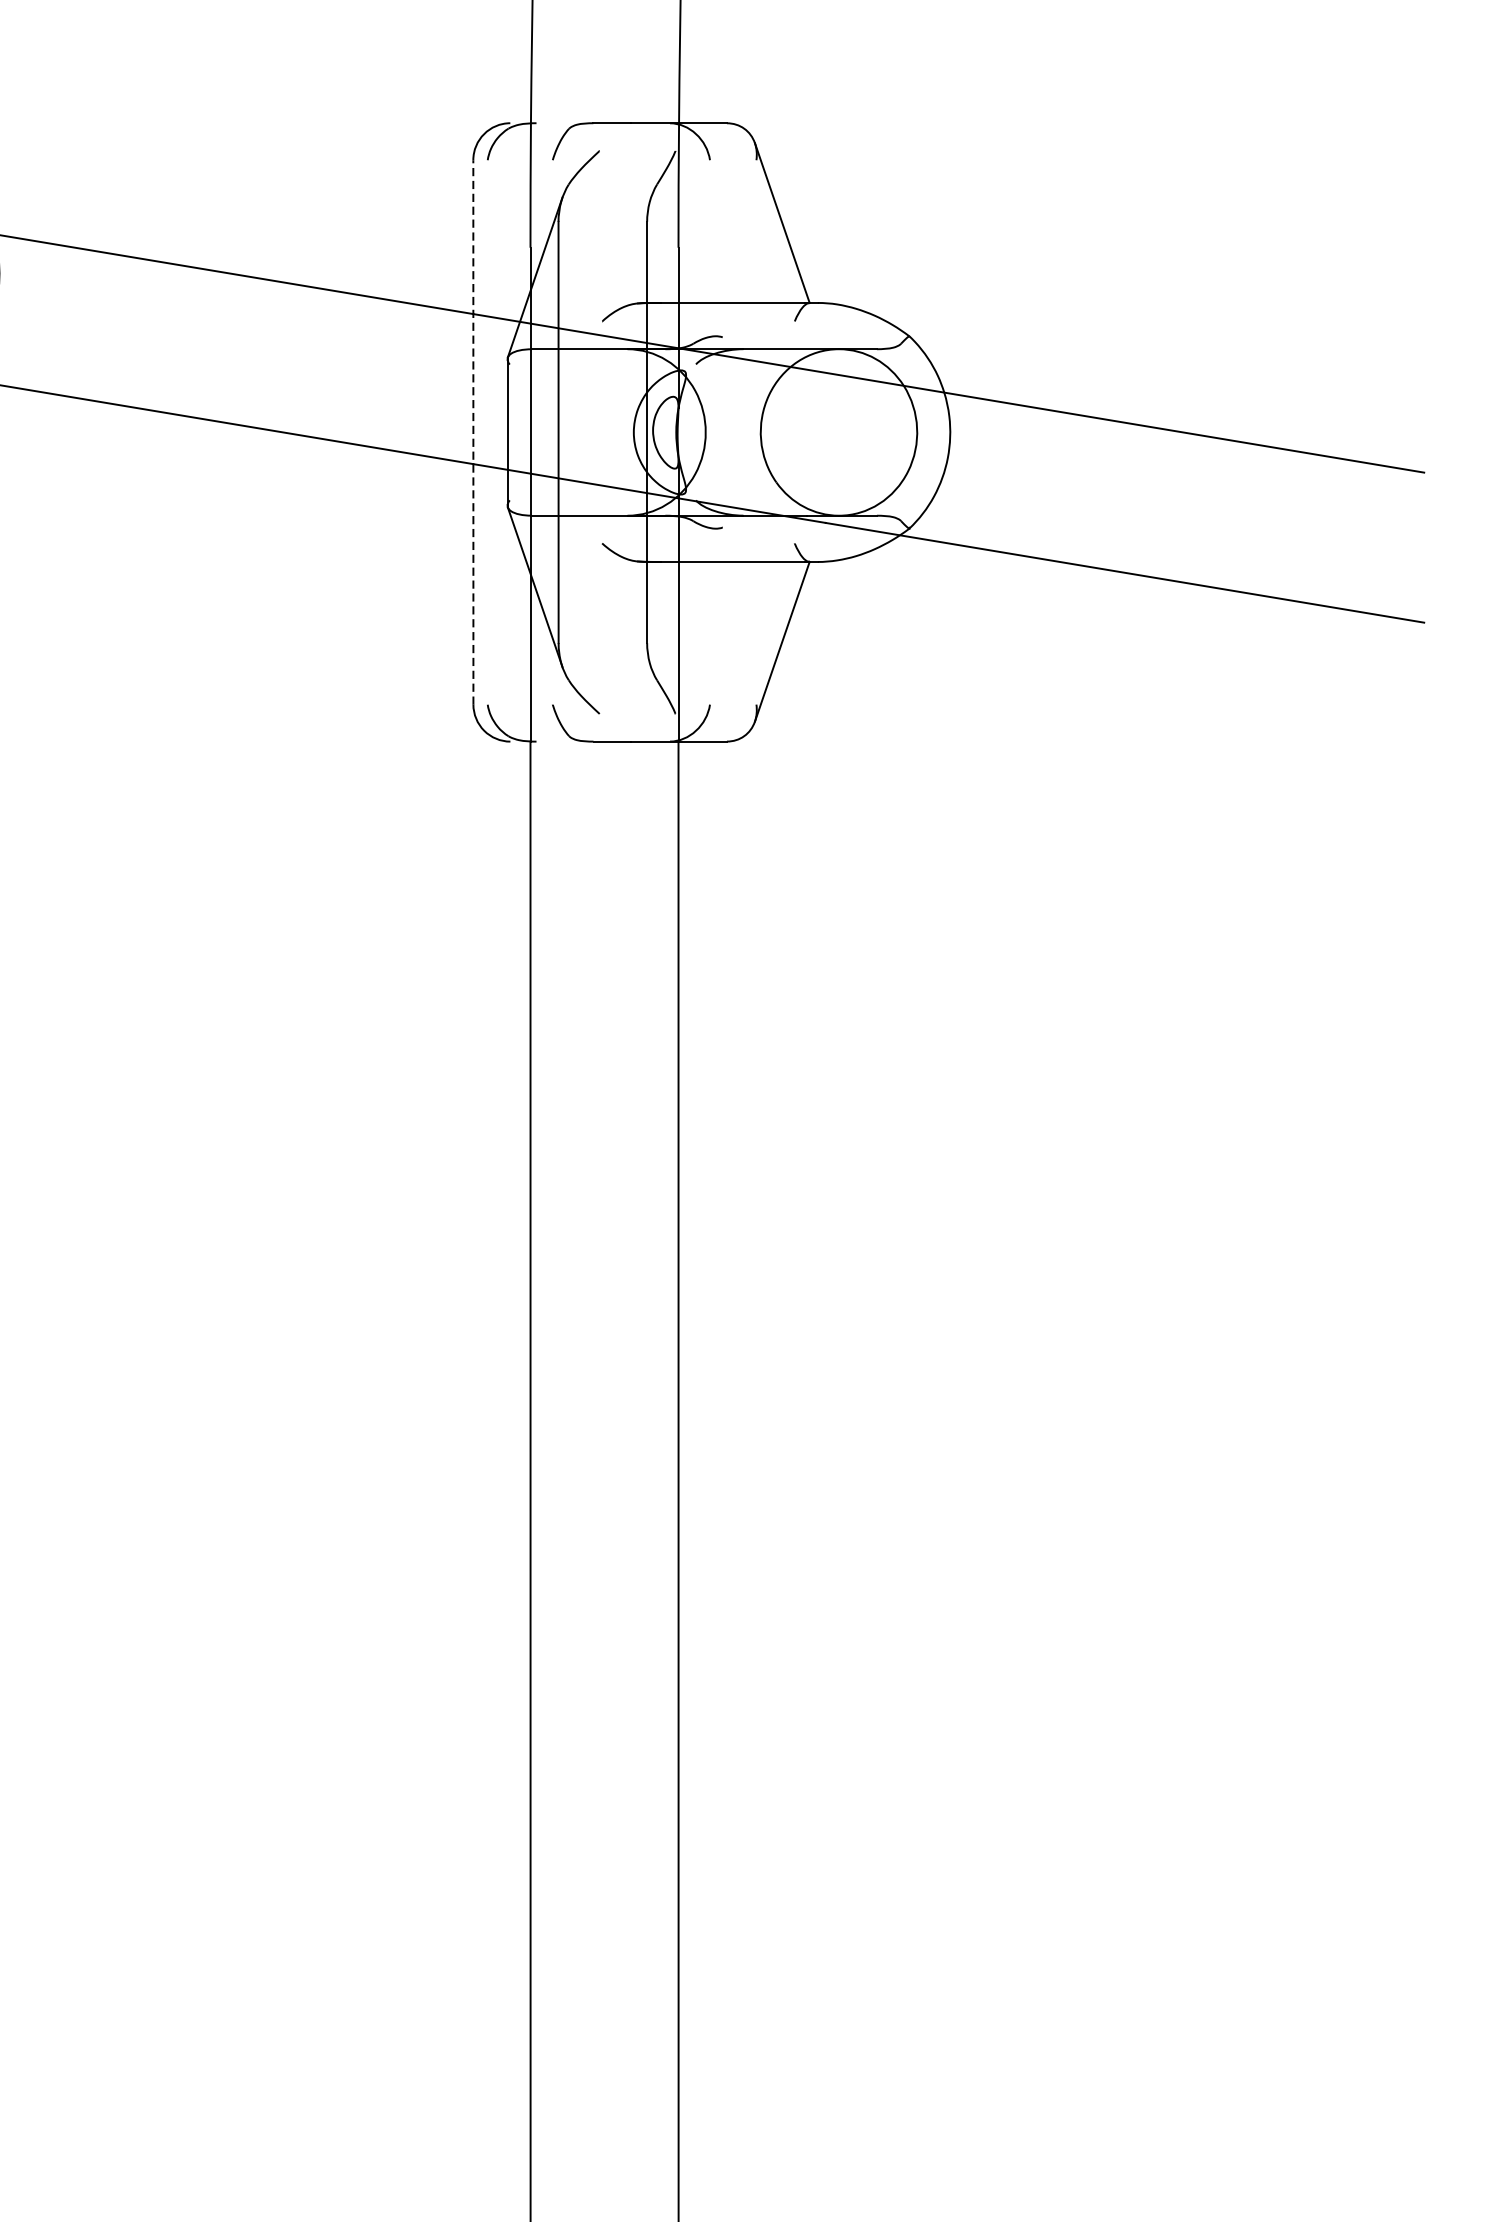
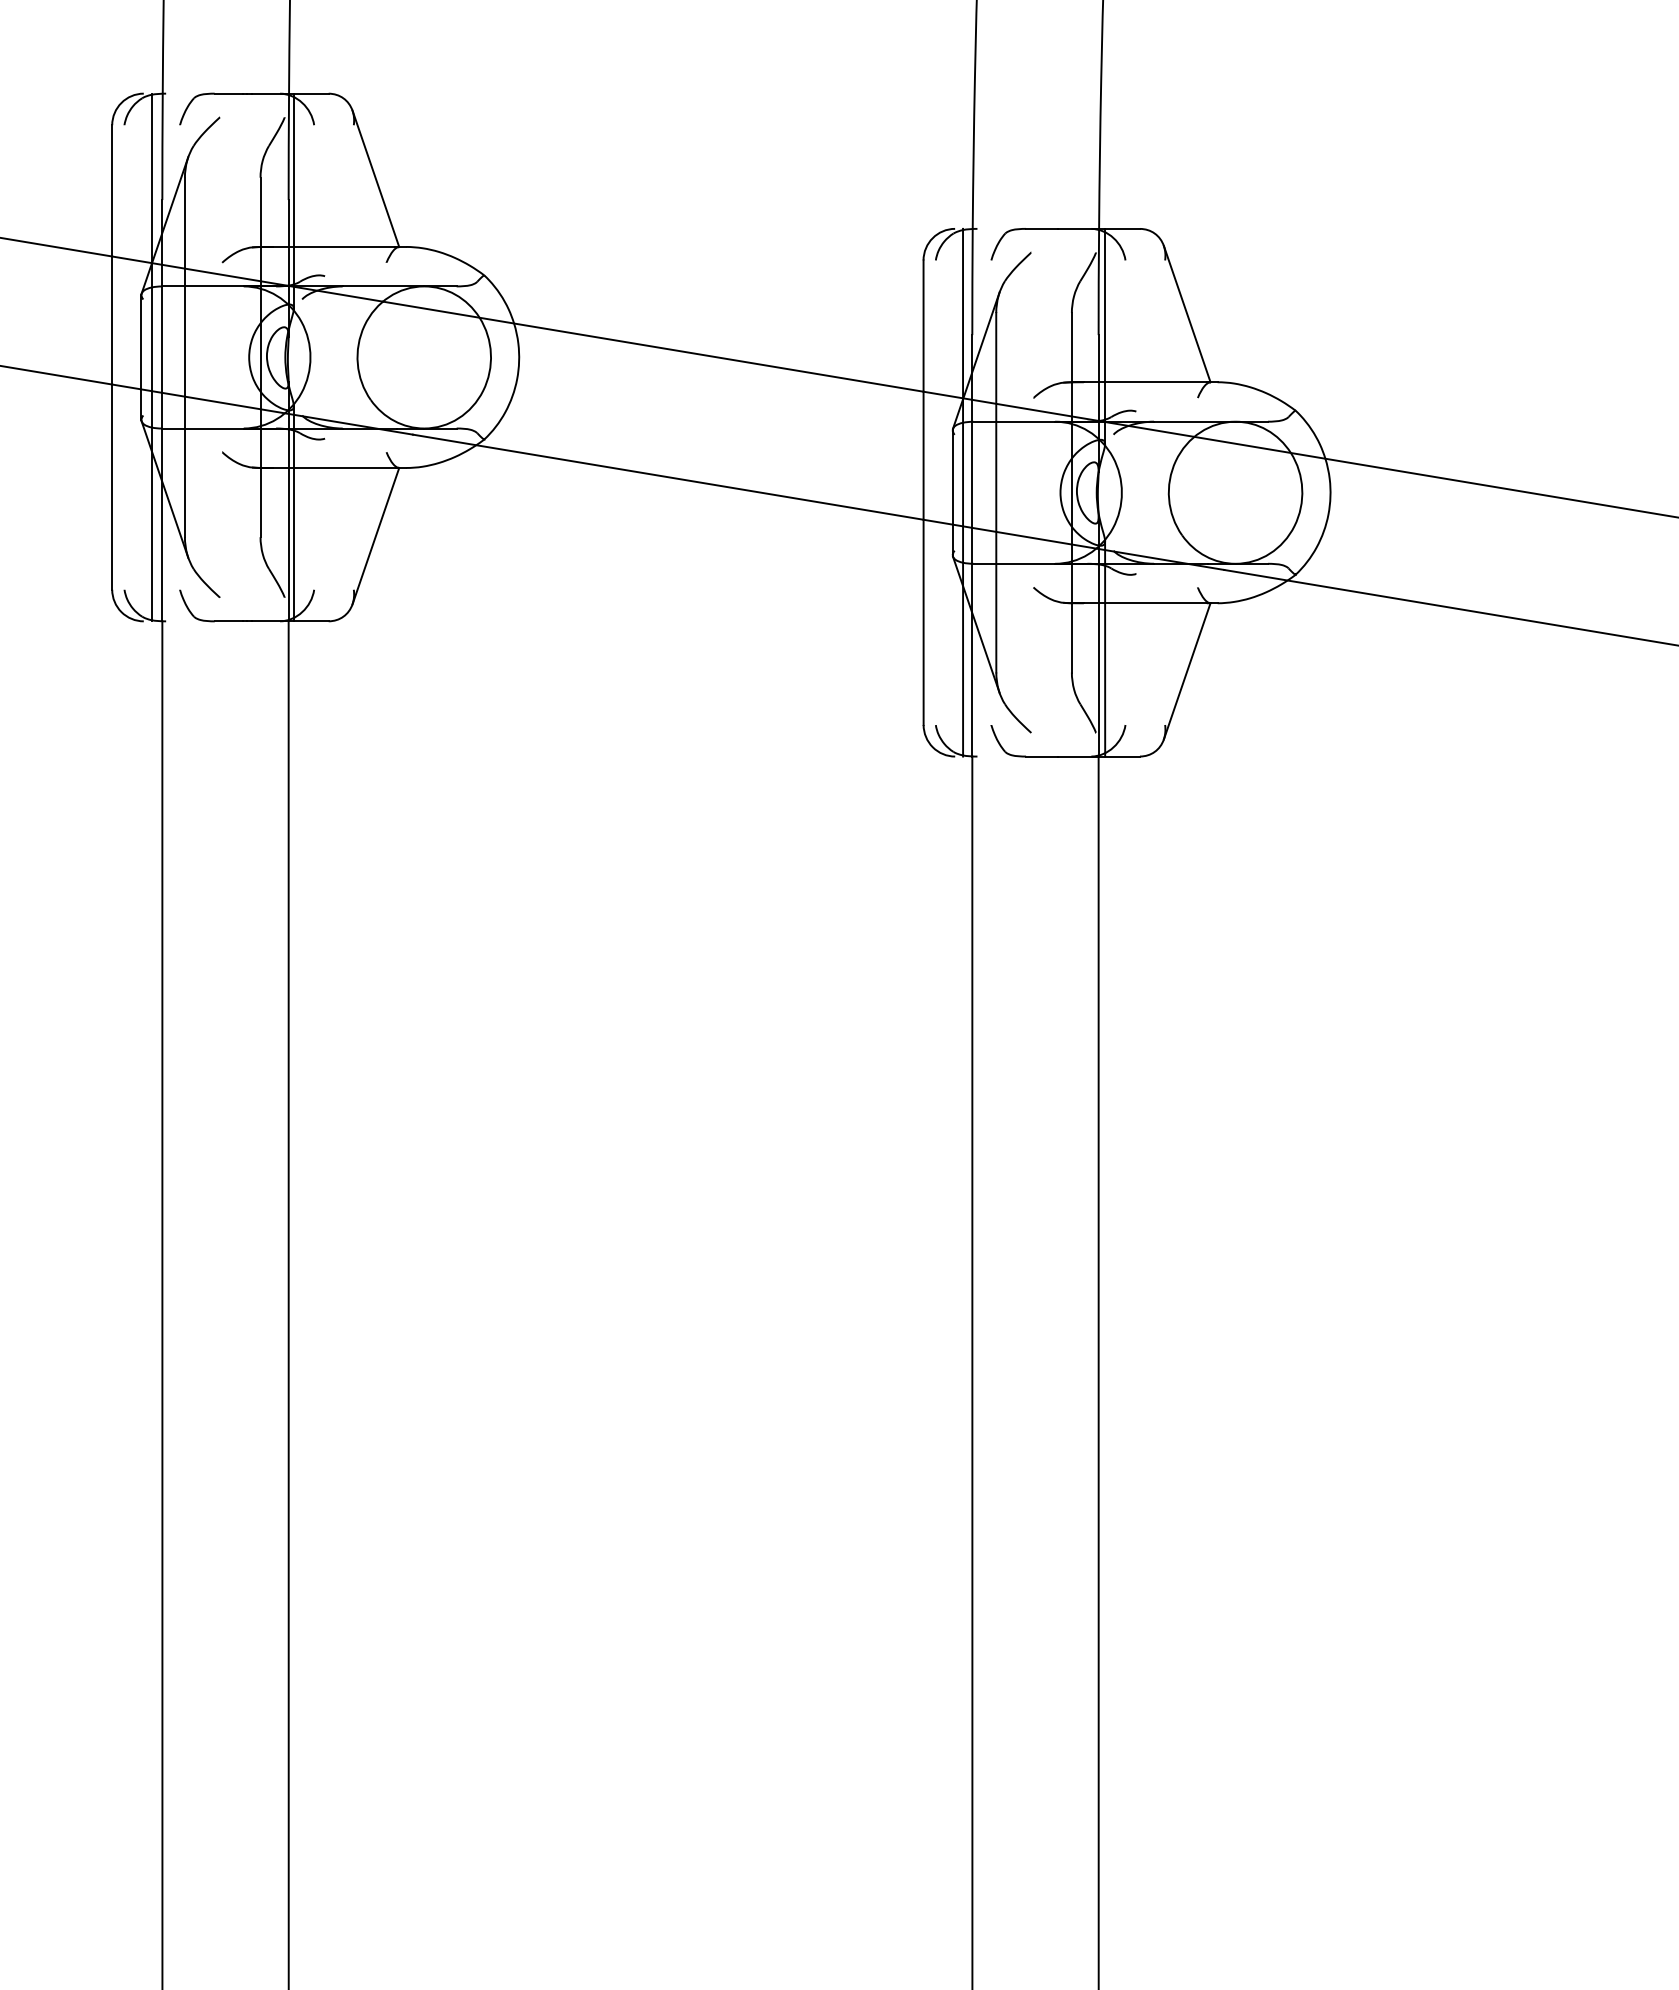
line: (686, 248) -> (1105, 335), added
line: (473, 432) -> (923, 492), dashed -> solid
line: (520, 432) -> (963, 492), added
line: (686, 614) -> (1105, 648), added

